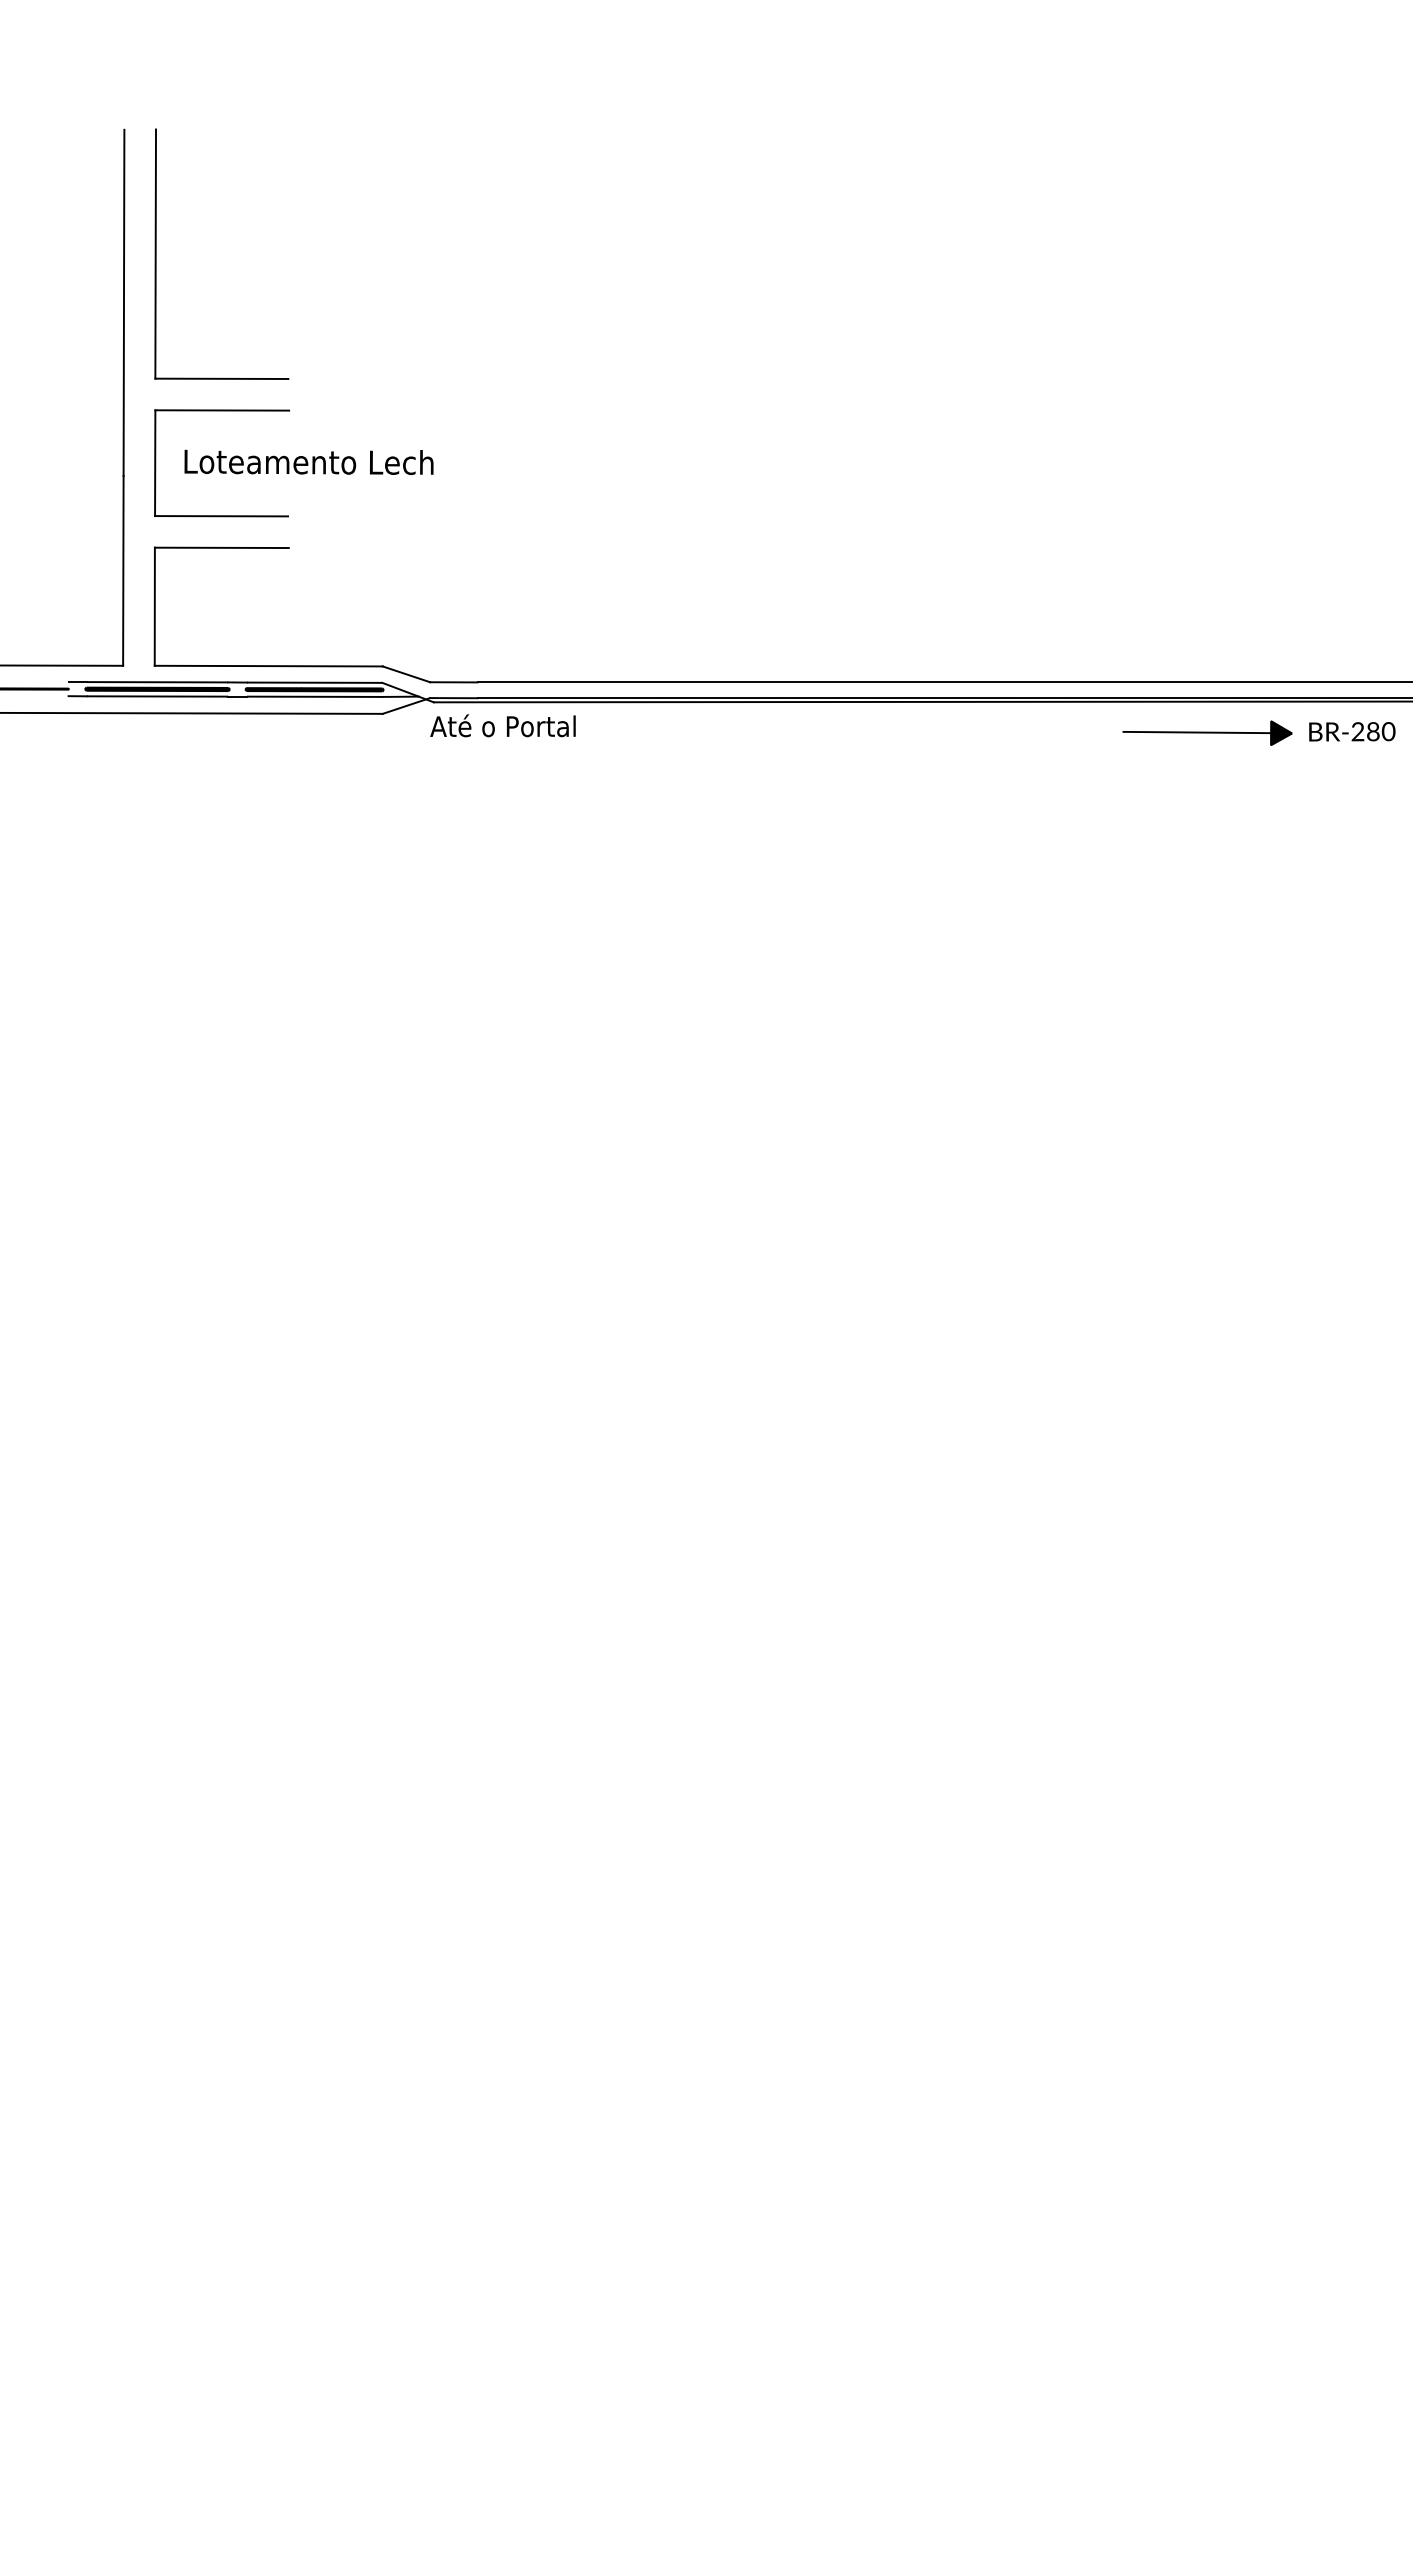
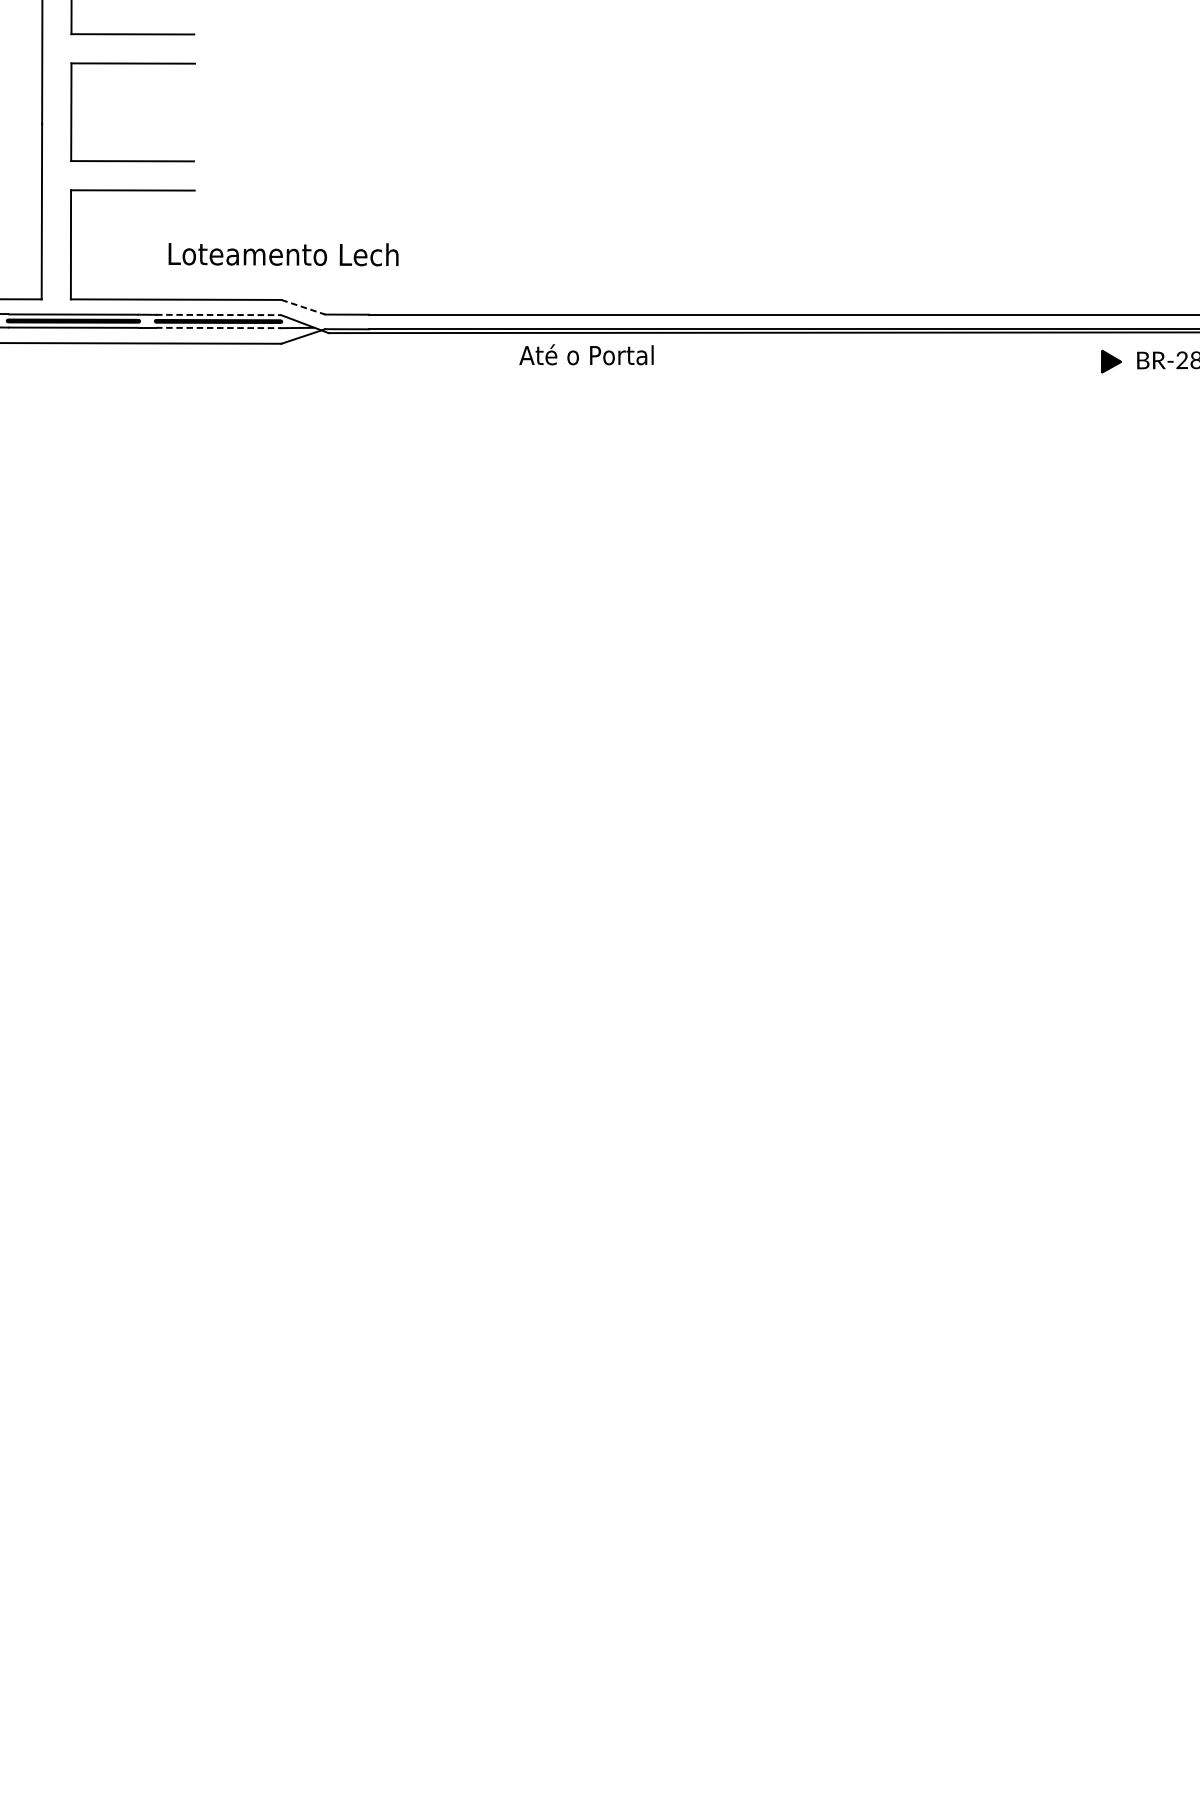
text: (308, 461) -> (283, 253), moved
line: (406, 674) -> (303, 307), solid -> dashed
line: (314, 682) -> (218, 314), solid -> dashed
line: (314, 696) -> (218, 327), solid -> dashed
text: (502, 725) -> (586, 354), moved
line: (1197, 732) -> (1033, 360), removed

